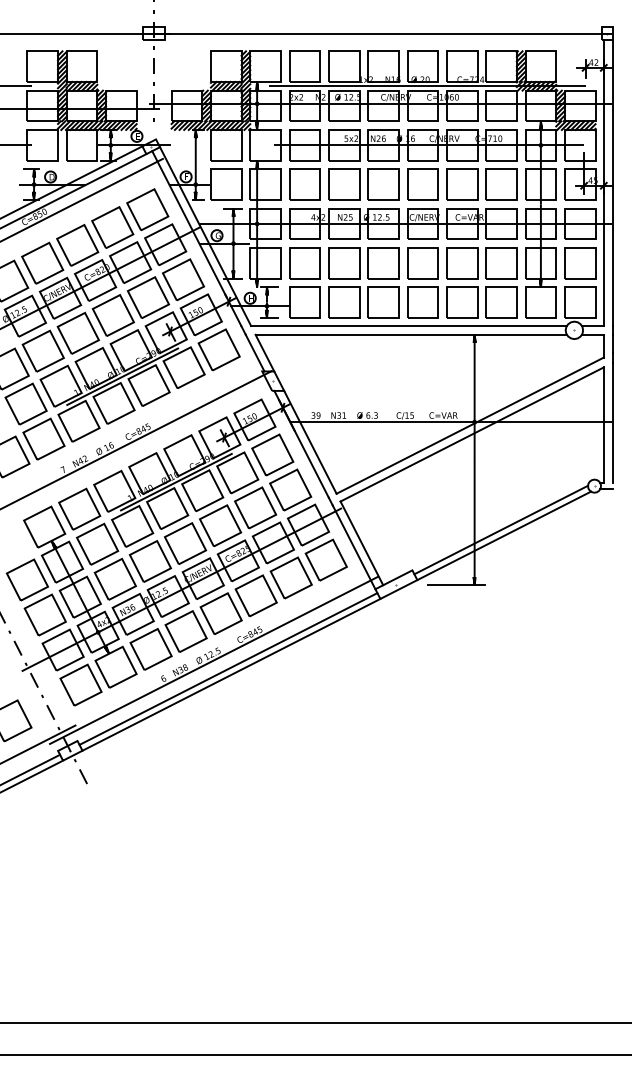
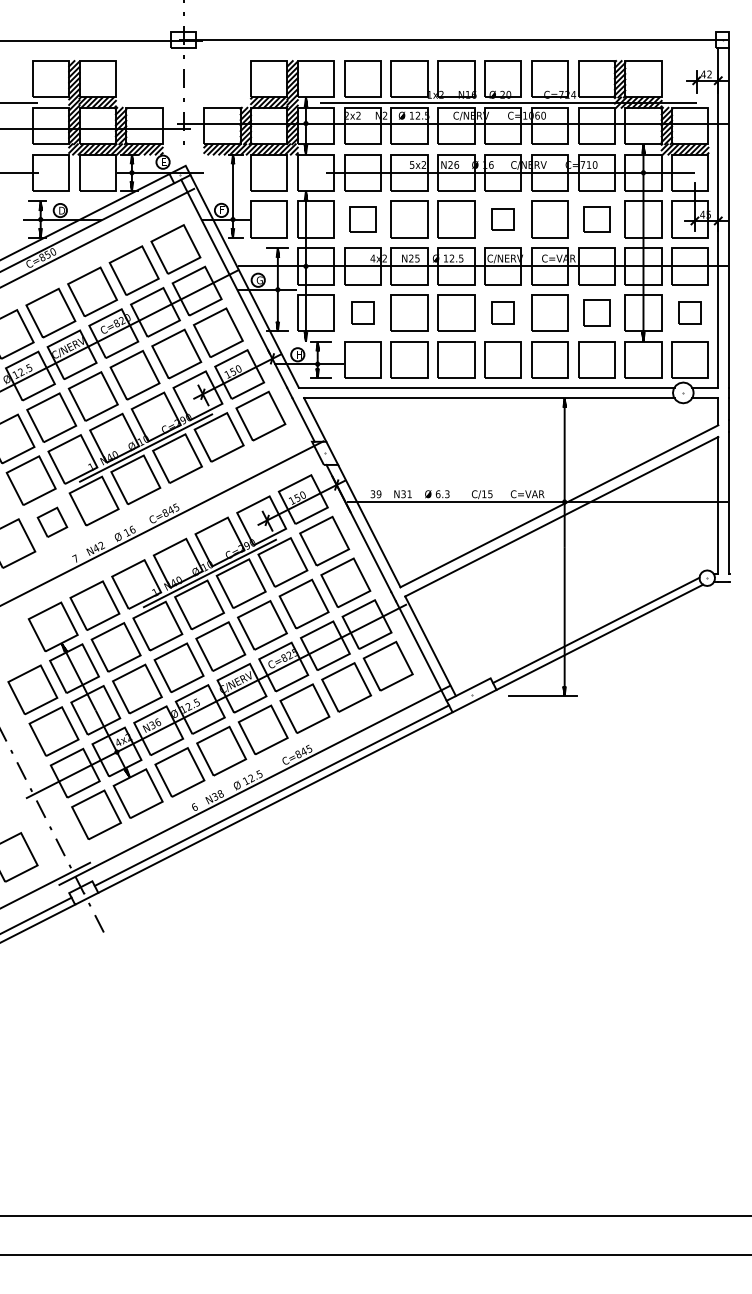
part: (304, 184) -> (362, 219), size x0.7
part: (422, 184) -> (502, 219), size x0.6
part: (501, 184) -> (596, 219), size x0.7
part: (304, 262) -> (362, 312), size x0.6
part: (422, 262) -> (502, 312), size x0.6
part: (501, 262) -> (596, 312), size x0.7
part: (579, 262) -> (689, 312), size x0.6
part: (44, 439) -> (52, 522), size x0.6

